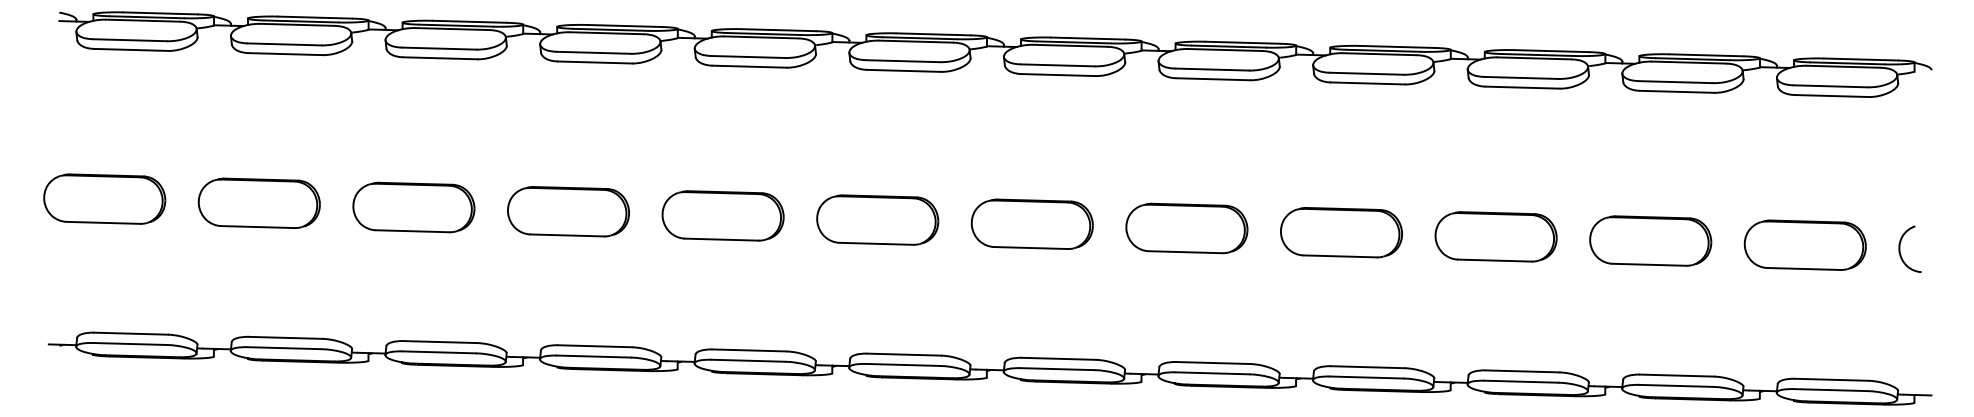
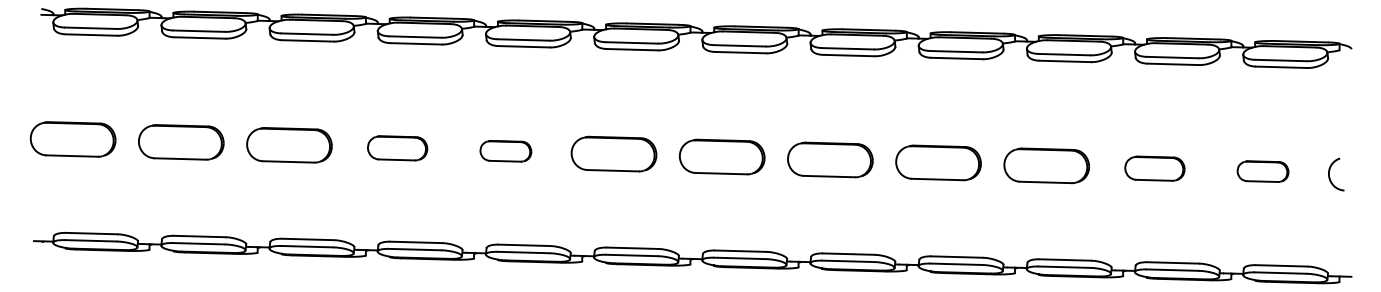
part: (568, 212) -> (397, 148), size x0.7
part: (722, 216) -> (505, 151), size x0.6
part: (1650, 240) -> (1154, 168), size x0.7
part: (1804, 244) -> (1262, 171), size x0.6

